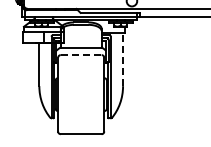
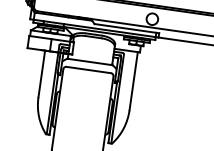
line: (81, 55) -> (89, 70), dashed -> solid
line: (123, 59) -> (134, 81), dashed -> solid

